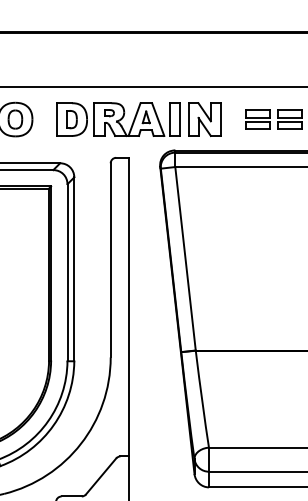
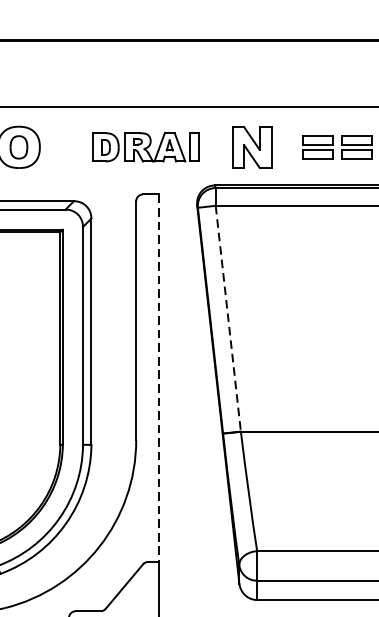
part: (118, 119) -> (145, 147), size x0.7
line: (185, 259) -> (228, 319), solid -> dashed
line: (128, 307) -> (158, 378), solid -> dashed

